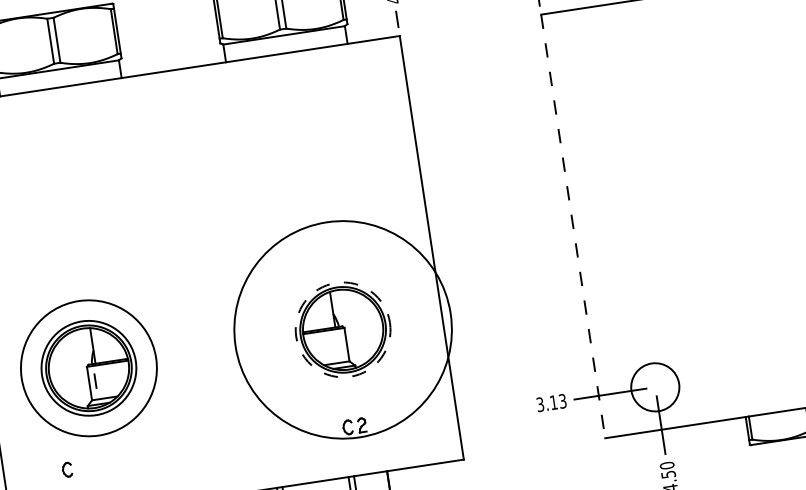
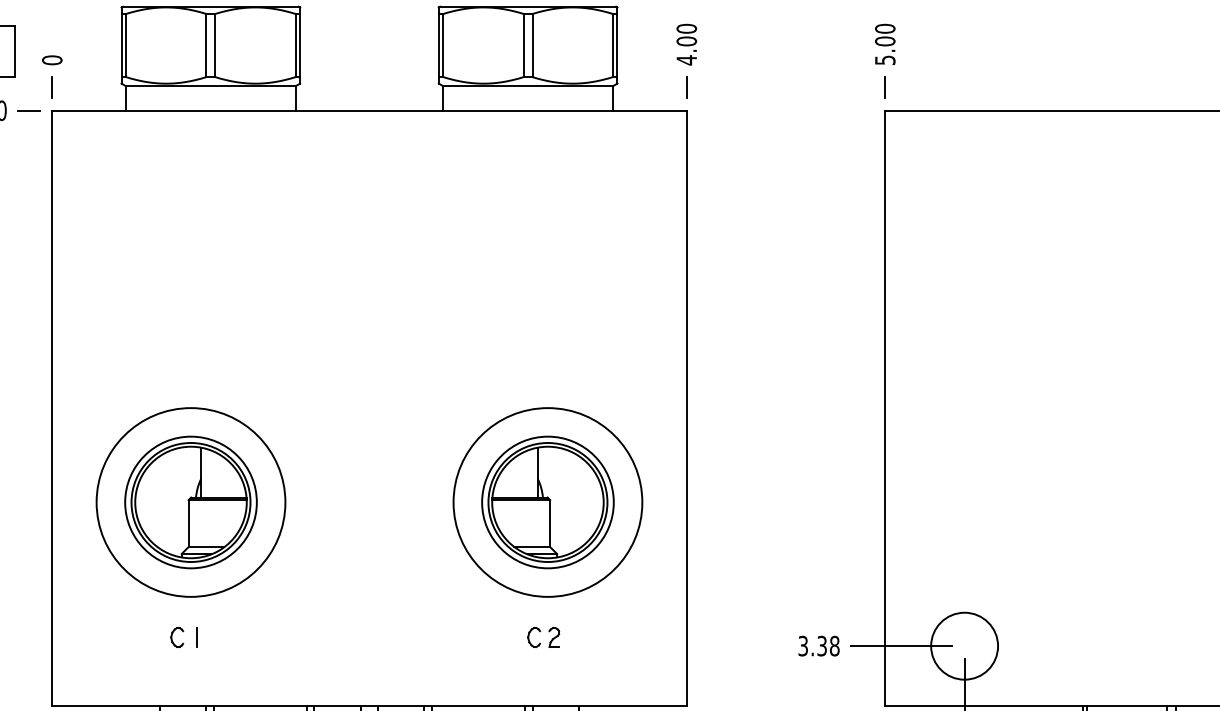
line: (573, 226) -> (885, 408), dashed -> solid
circle: (342, 329) -> (547, 502), dashed -> solid
circle: (342, 329) -> (547, 502), size x0.62
line: (94, 381) -> (196, 637), moved
text: (558, 401) -> (828, 645), 3.13 -> 3.38
part: (67, 469) -> (177, 637), moved

